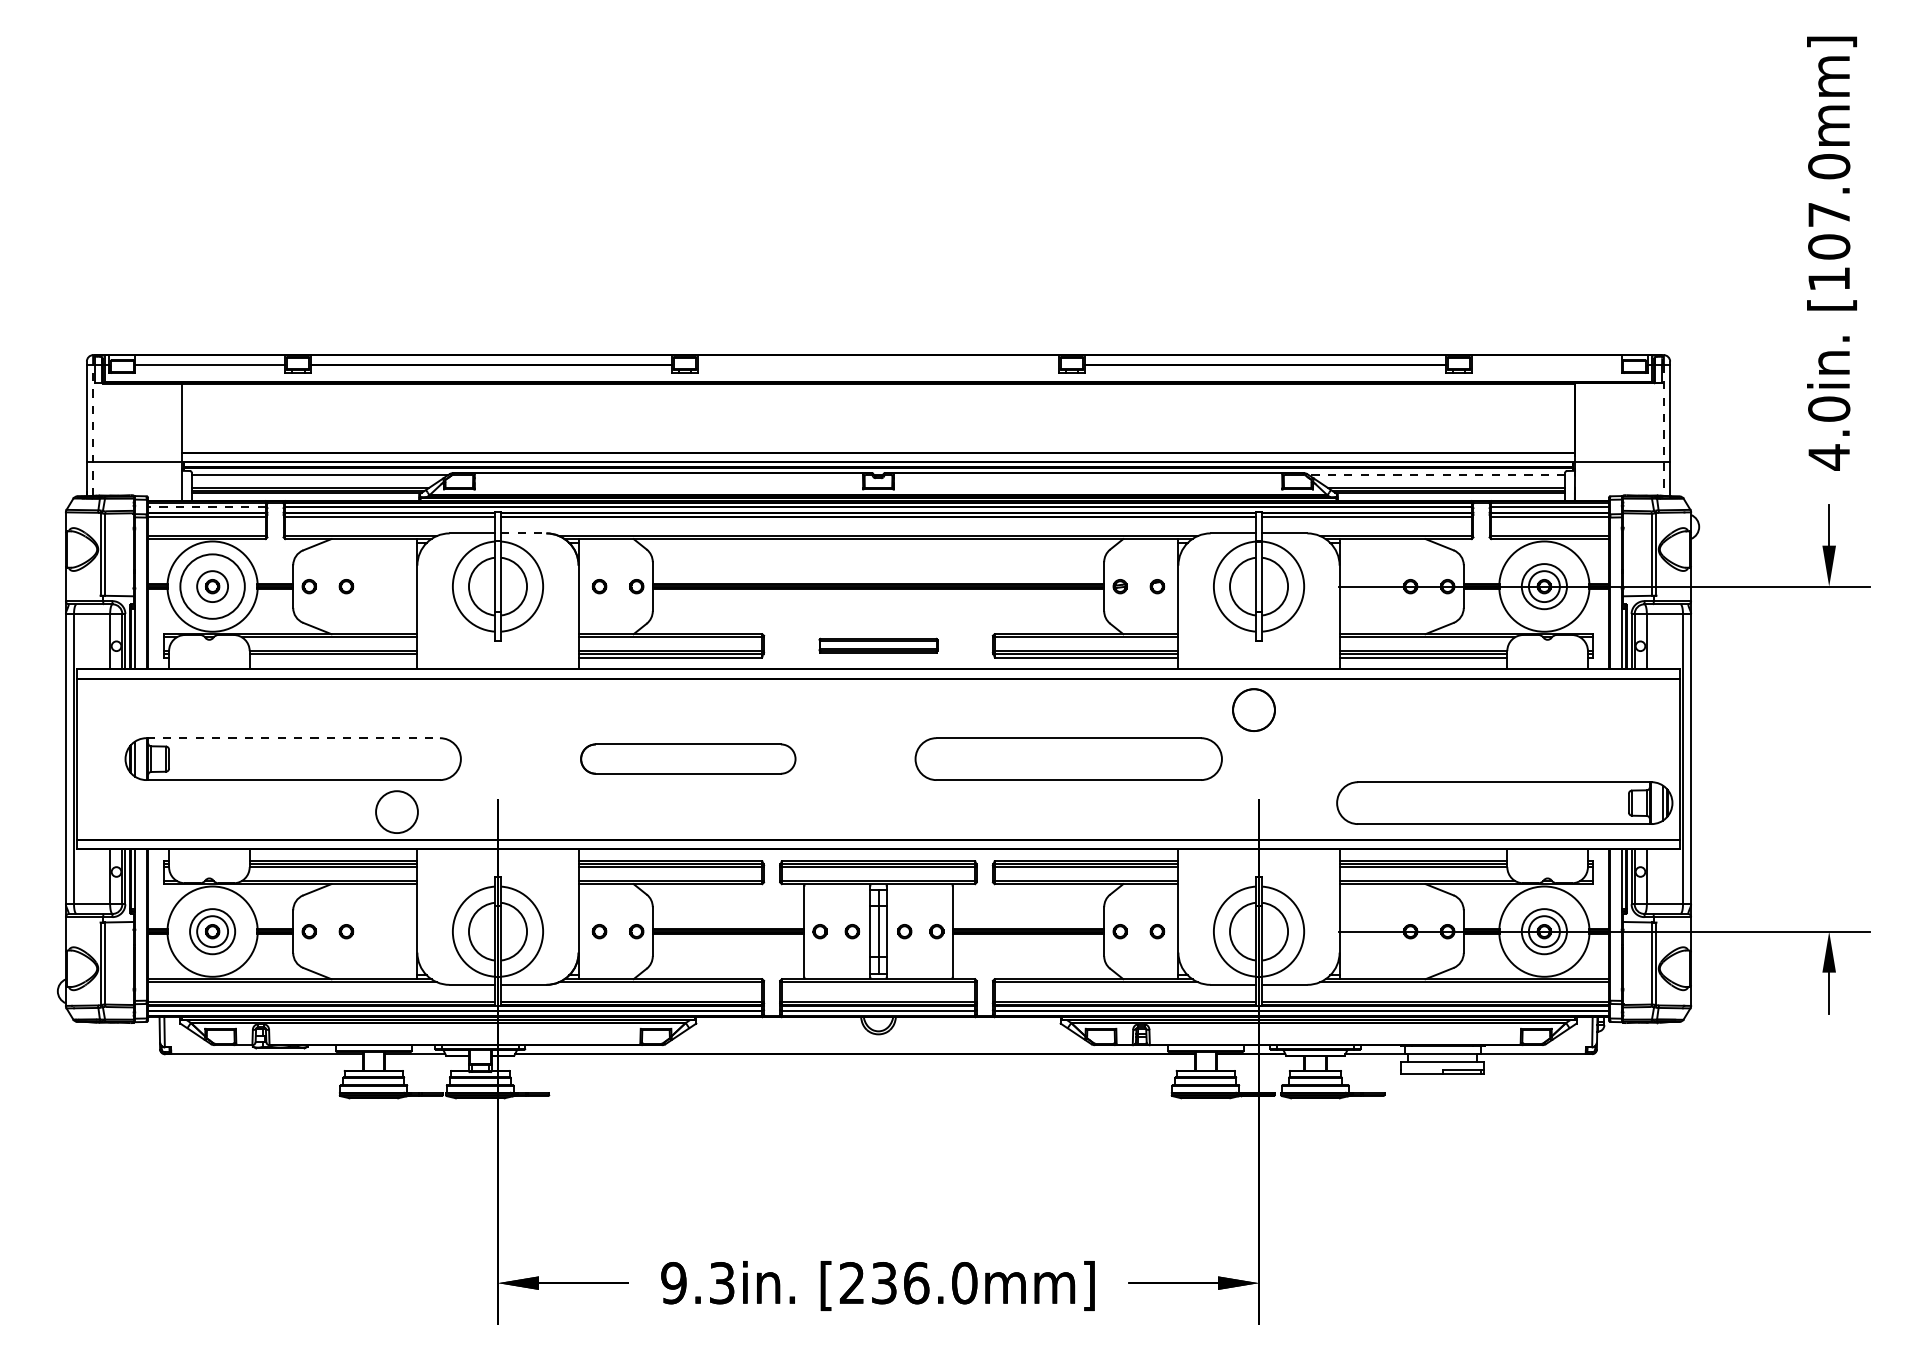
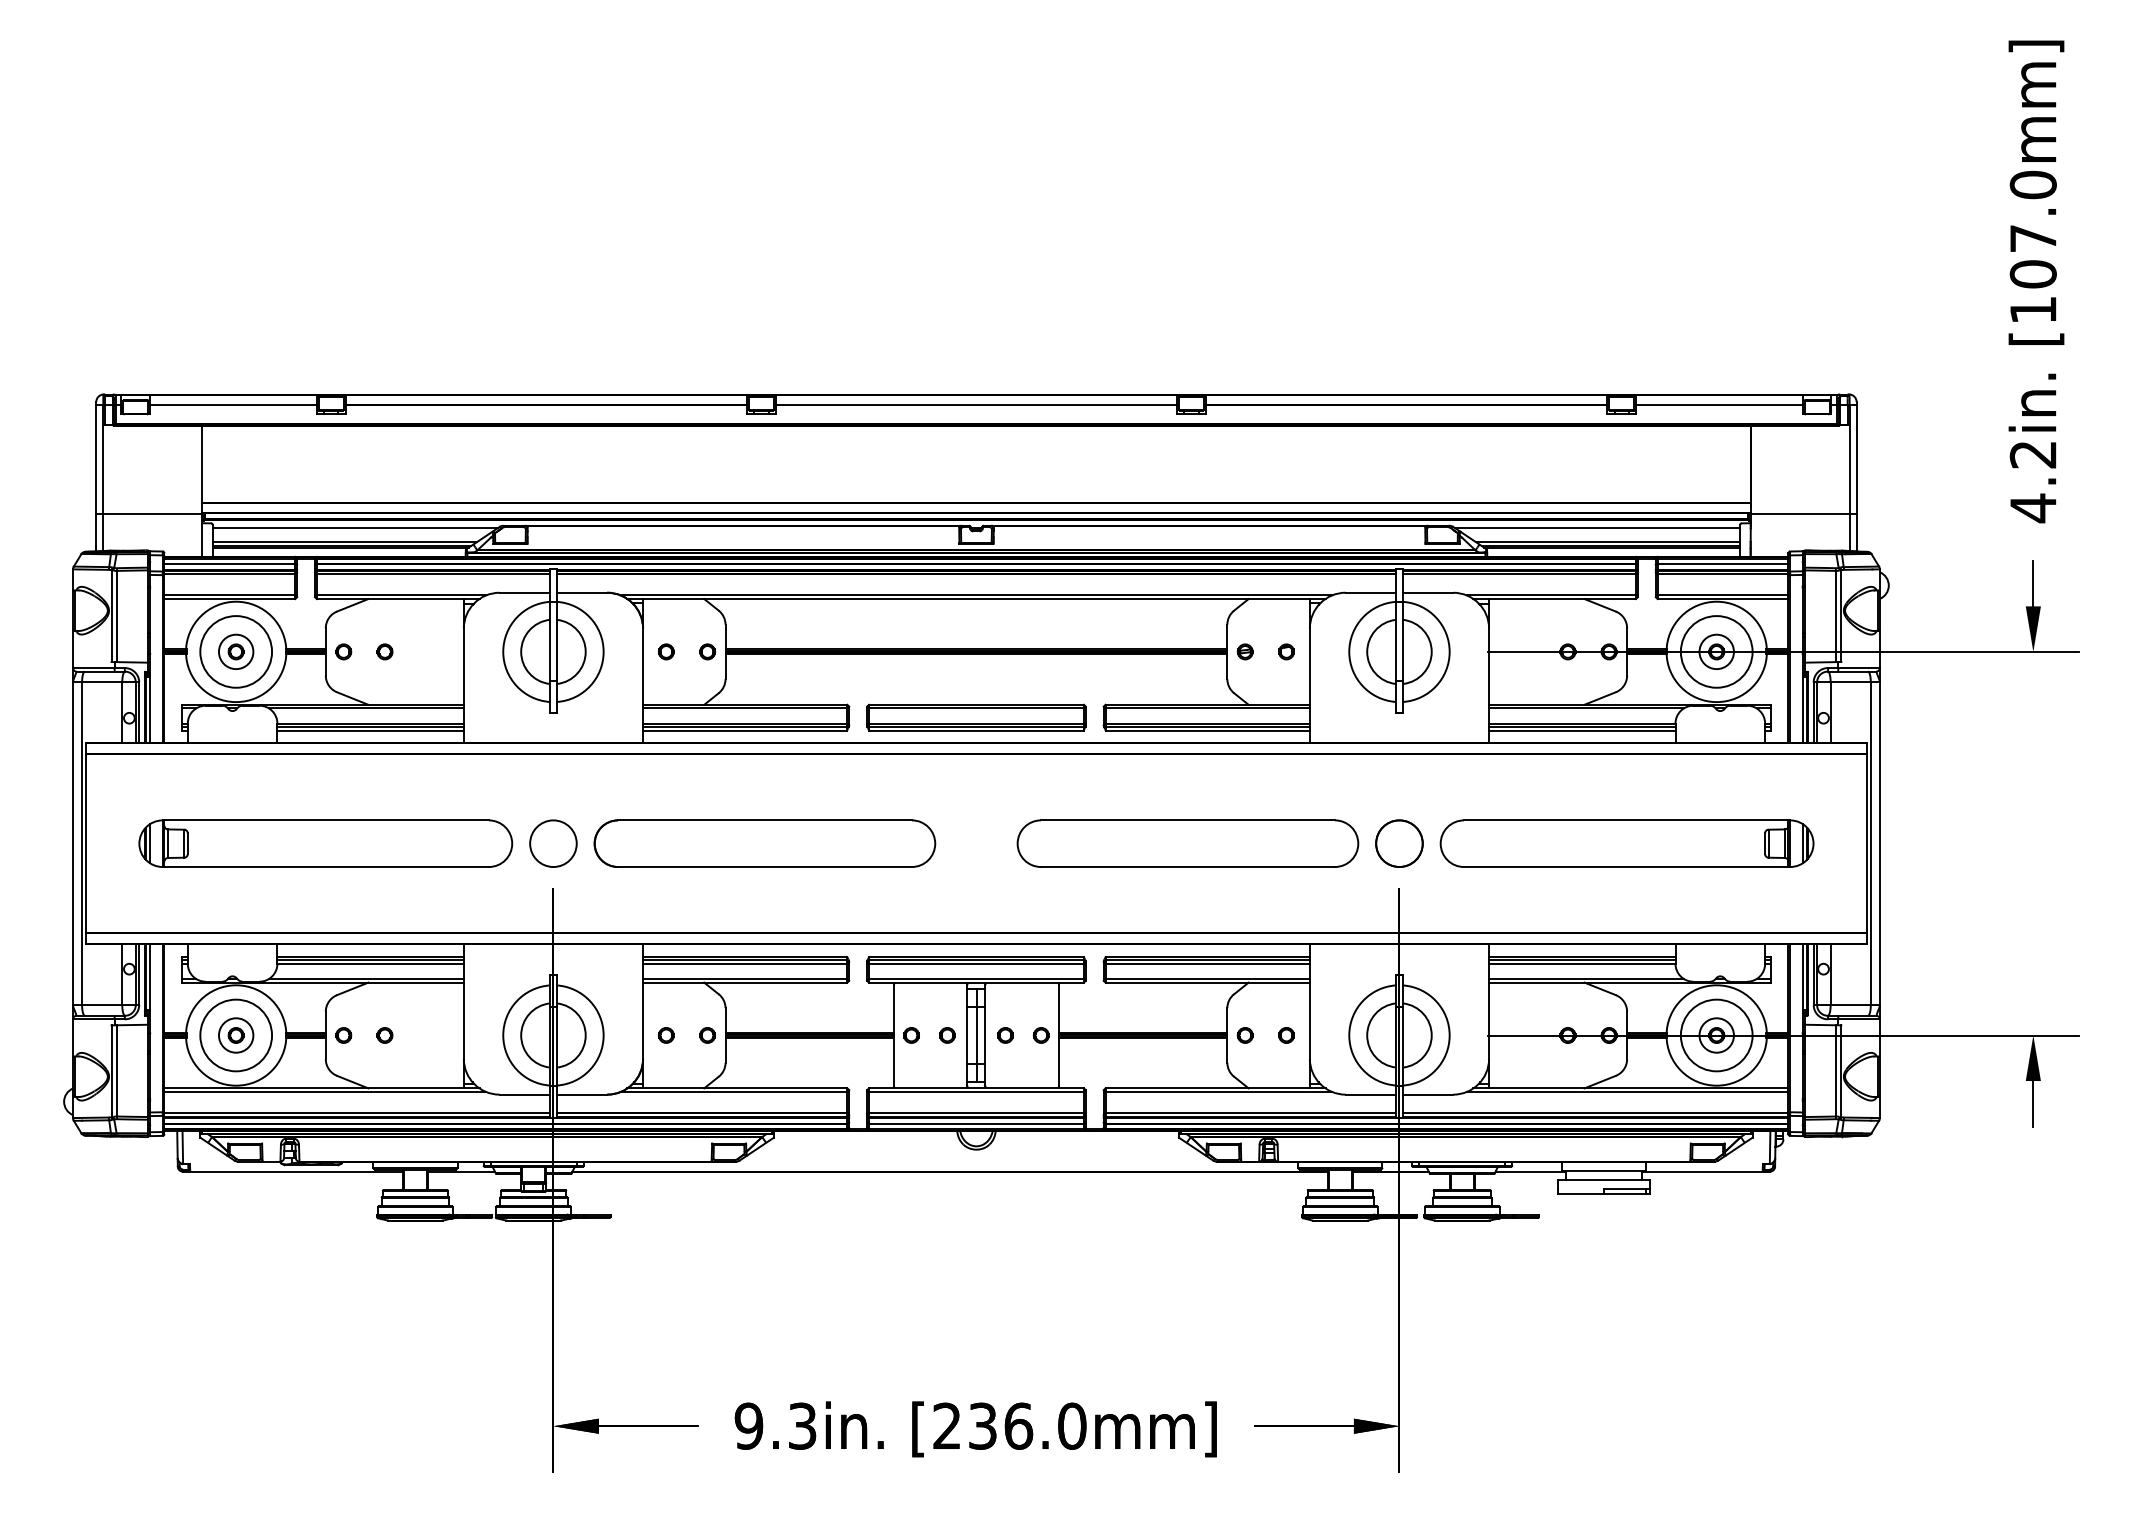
line: (878, 364) -> (976, 404), added
line: (1546, 364) -> (1719, 404), added
text: (1829, 408) -> (2033, 453), 4.0in. -> 4.2in.
line: (93, 430) -> (103, 478), dashed -> solid
line: (1663, 430) -> (1849, 478), dashed -> solid
line: (1436, 475) -> (1596, 528), dashed -> solid
line: (206, 507) -> (229, 563), dashed -> solid
line: (523, 533) -> (581, 592), dashed -> solid
circle: (1544, 586) -> (1716, 651), size x1.43
part: (878, 645) -> (976, 717), size x1.67
line: (333, 657) -> (370, 730), added
circle: (1253, 709) -> (1398, 842), moved
line: (293, 738) -> (326, 820), dashed -> solid
part: (688, 758) -> (765, 842), size x1.43
part: (1504, 802) -> (1626, 842), moved
circle: (396, 811) -> (552, 842), moved
circle: (212, 931) -> (236, 1035), size x1.43
circle: (1544, 931) -> (1716, 1035), size x1.43

